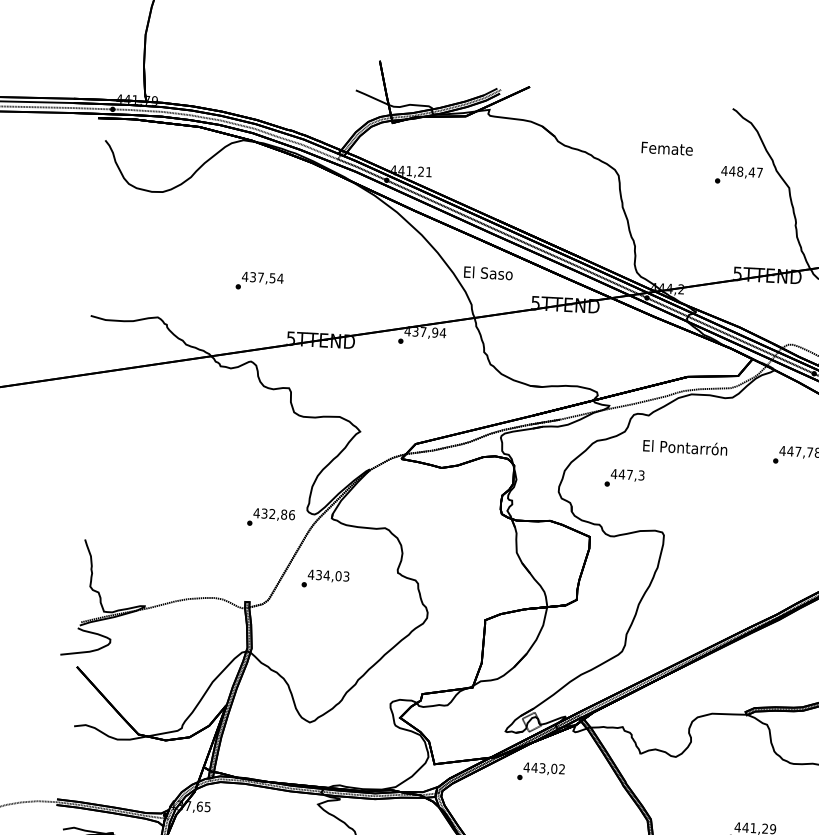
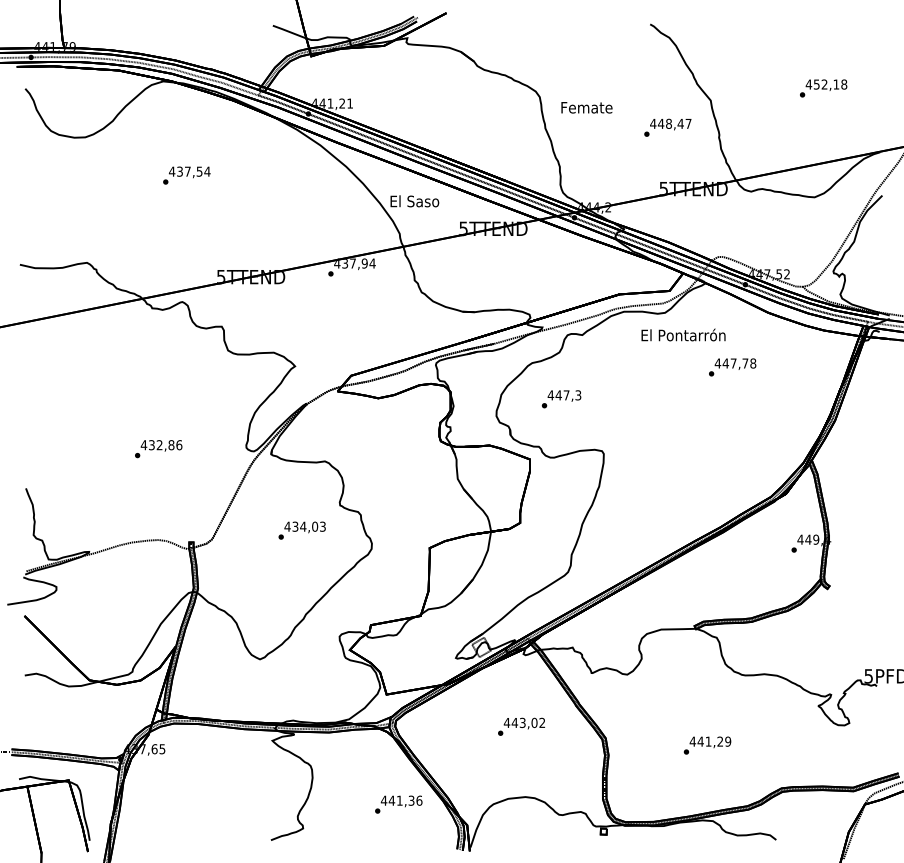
text: (666, 148) -> (586, 107), moved
text: (738, 175) -> (667, 127), moved
text: (259, 281) -> (186, 175), moved
text: (685, 446) -> (683, 334), moved
text: (270, 518) -> (158, 449), moved
text: (324, 579) -> (301, 530), moved
text: (541, 771) -> (521, 726), moved

